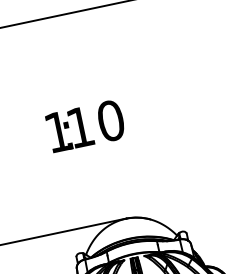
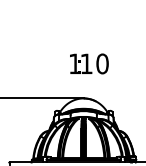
text: (85, 125) -> (89, 63), moved

